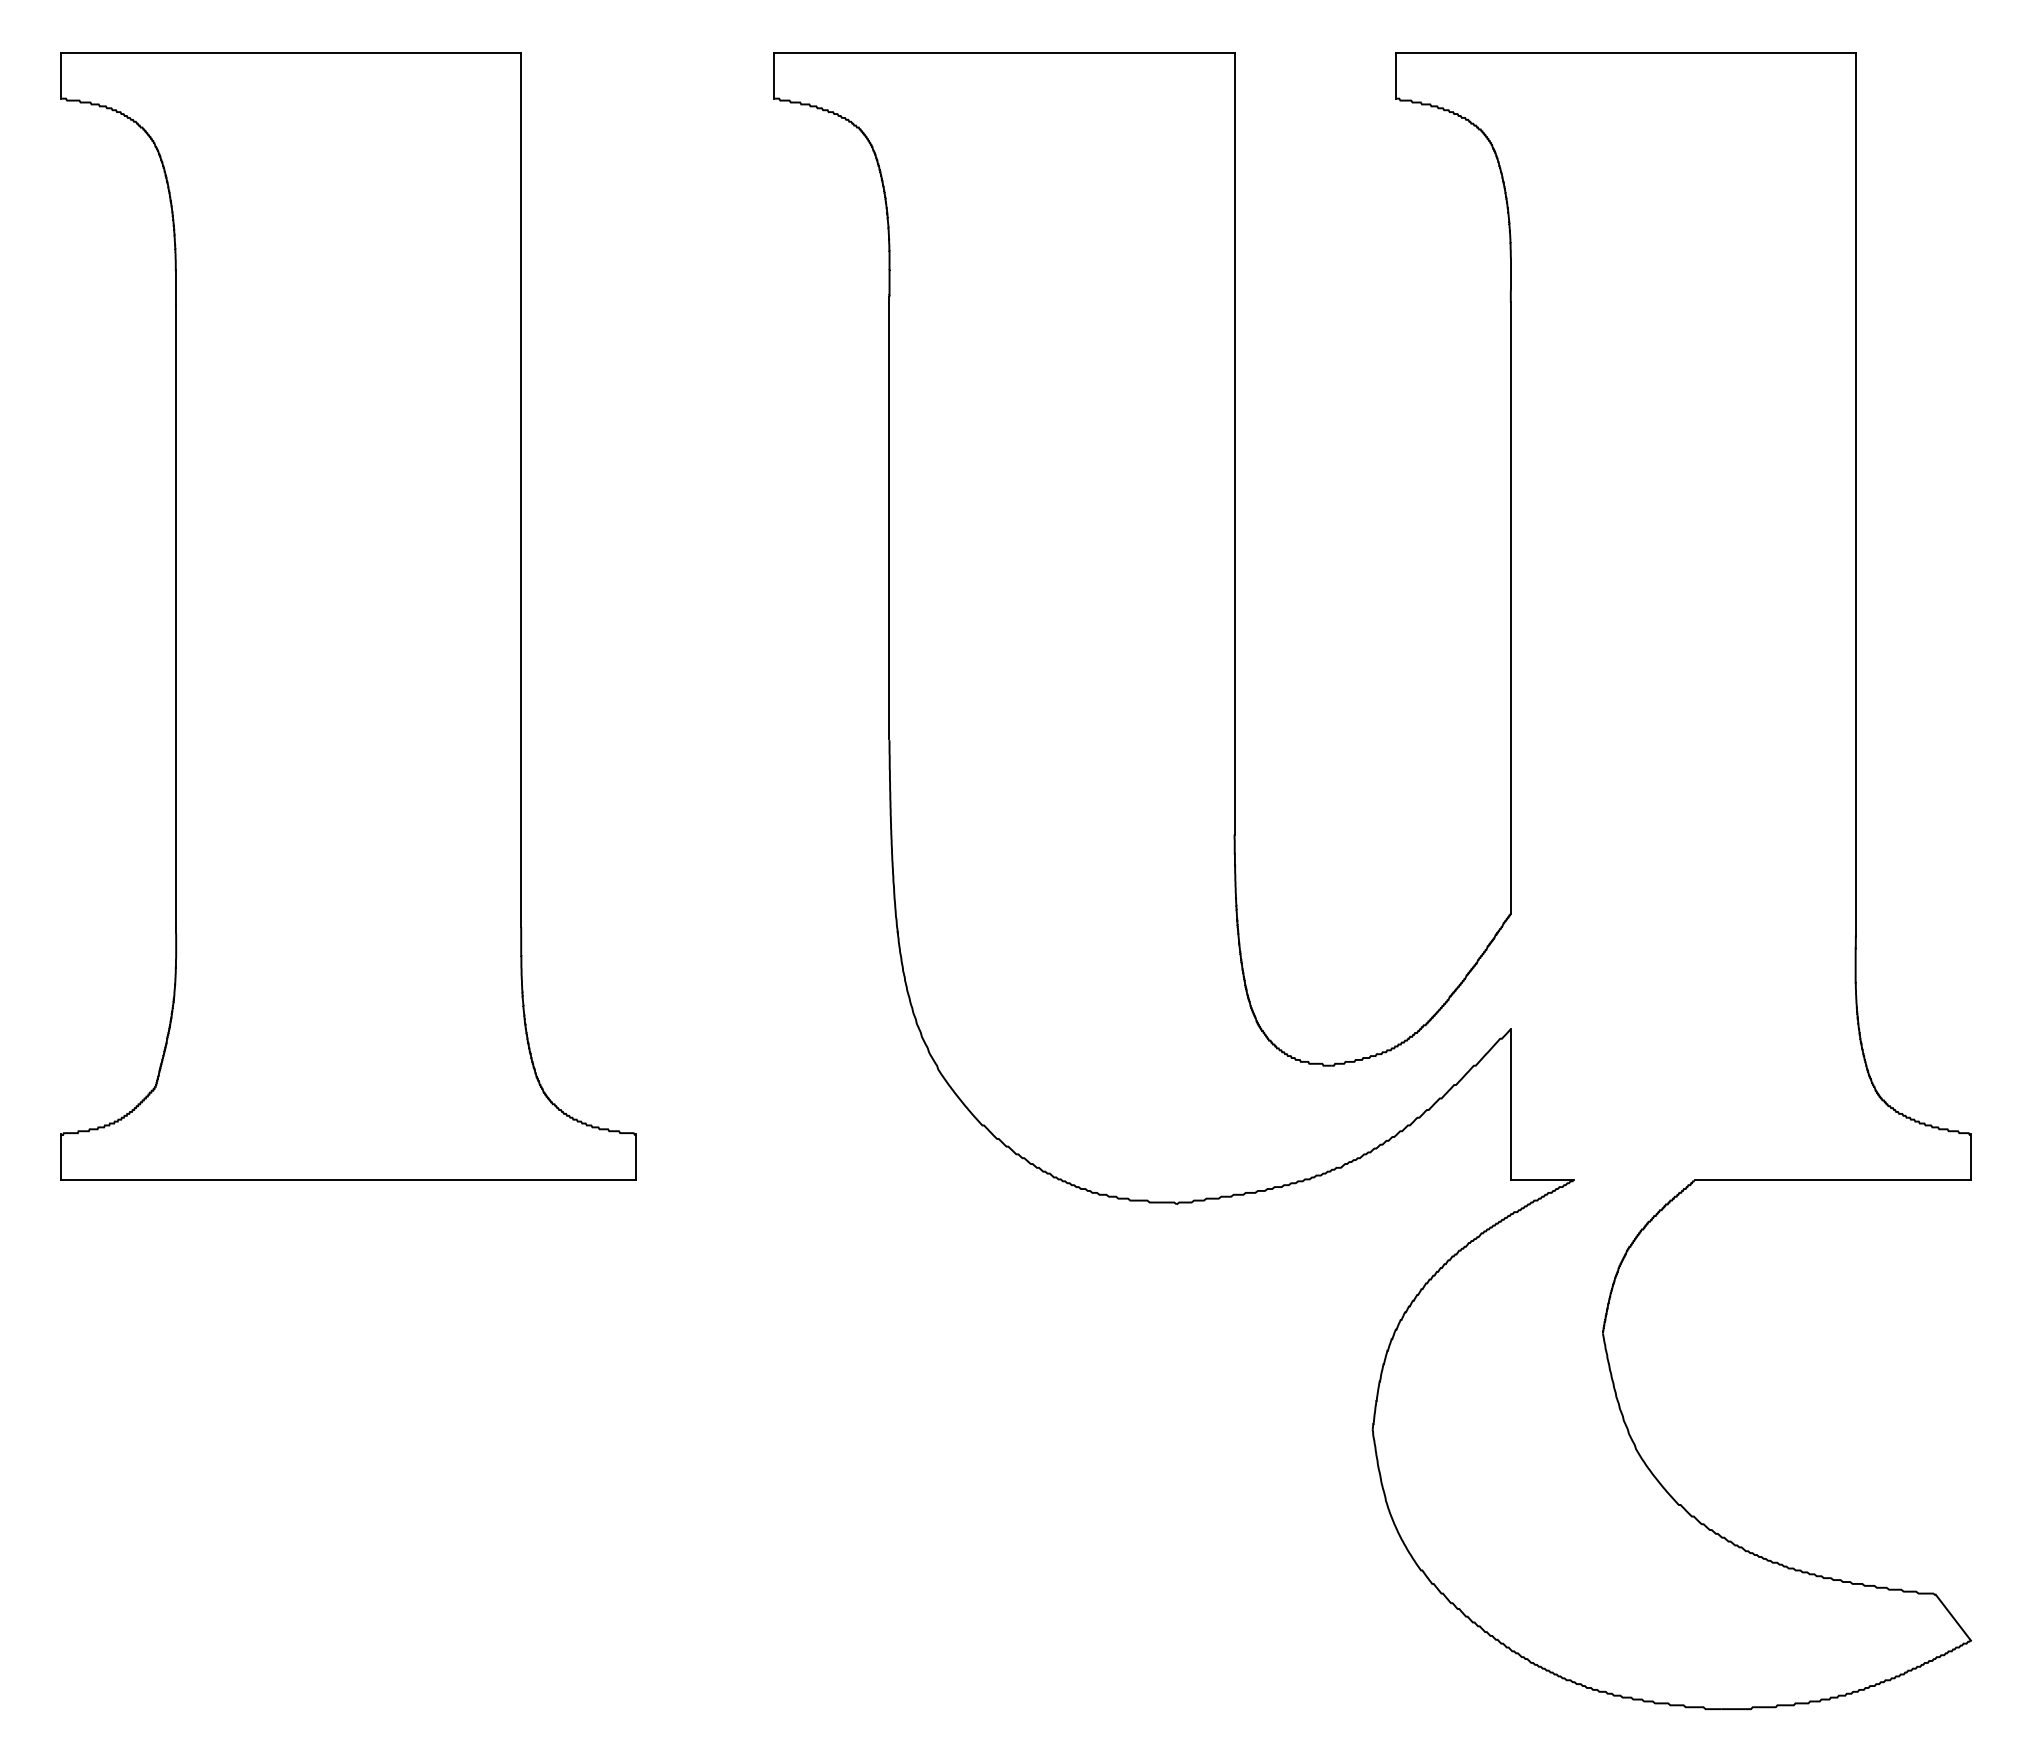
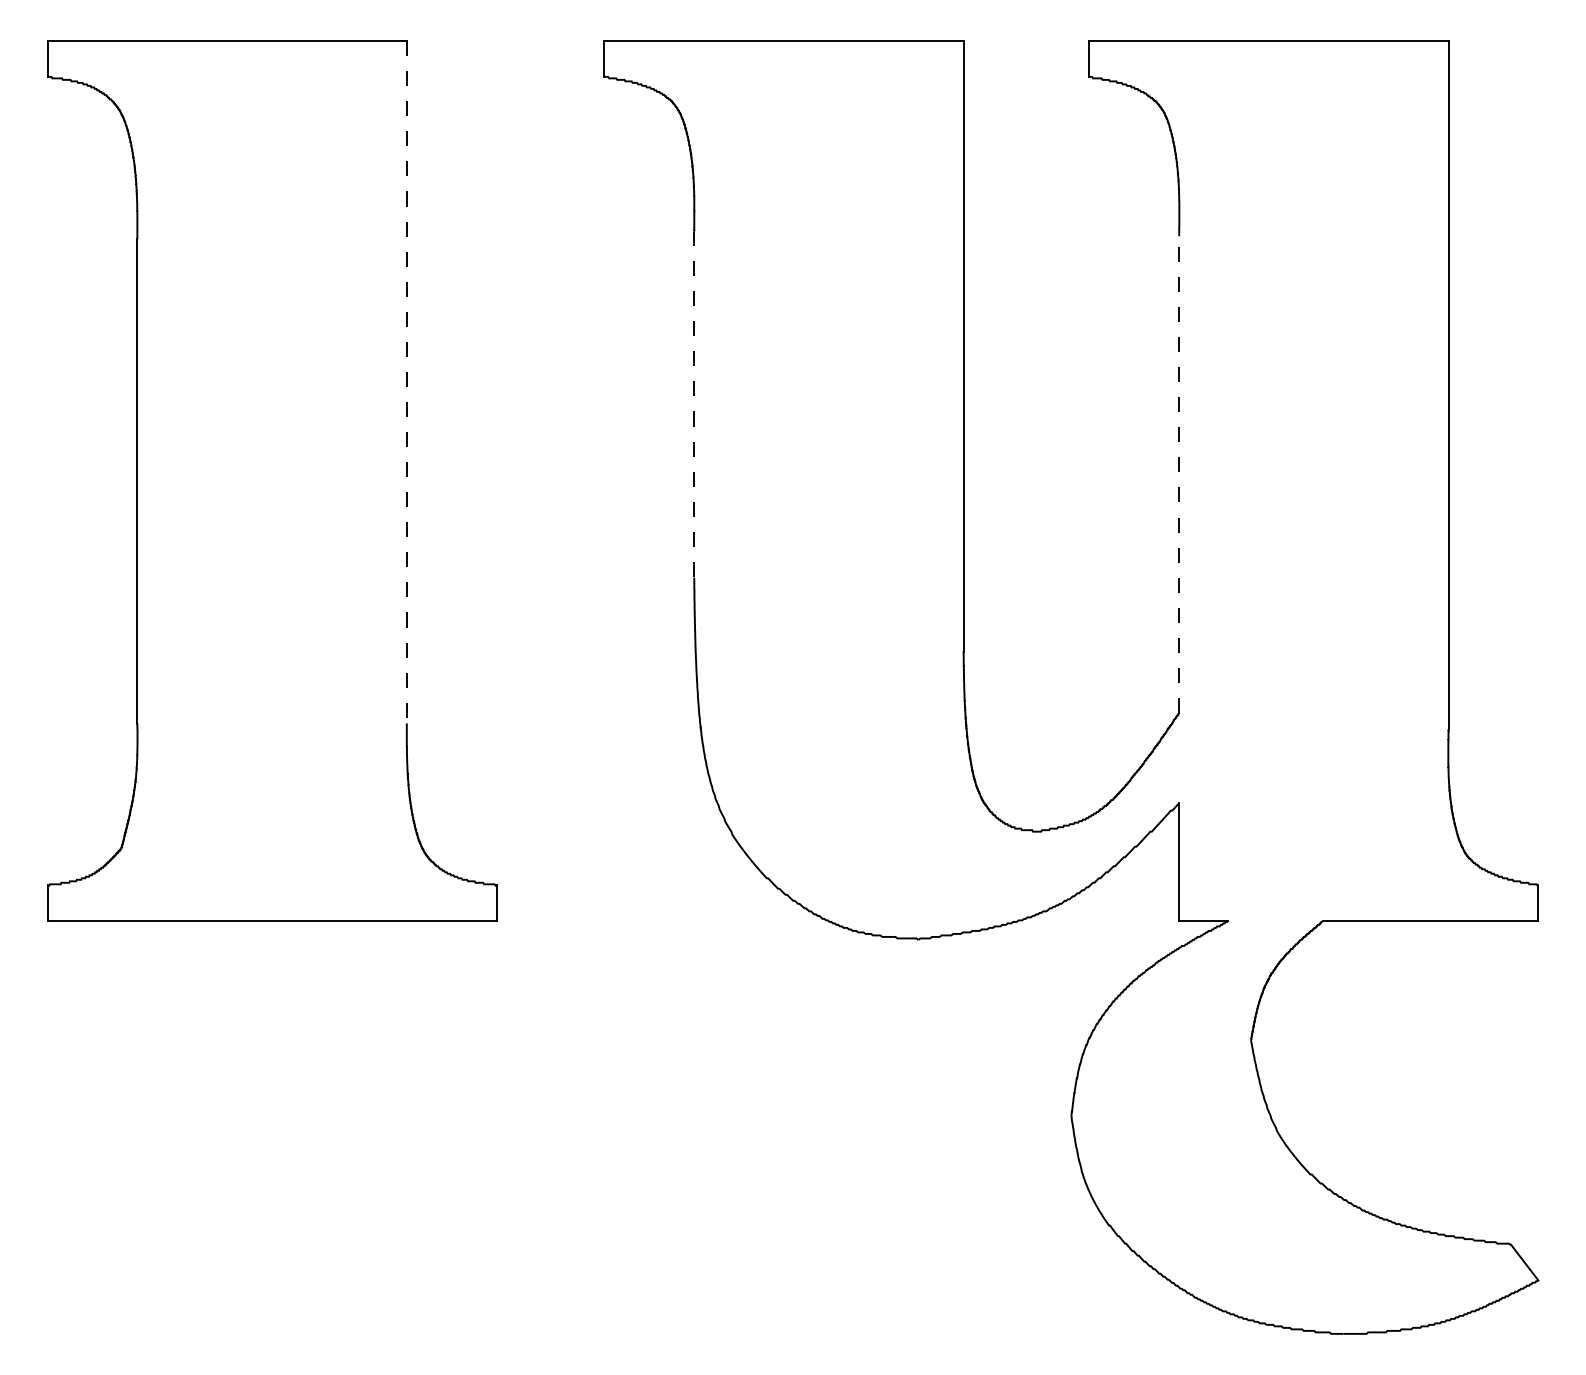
line: (521, 490) -> (407, 382), solid -> dashed
line: (889, 517) -> (694, 403), solid -> dashed
line: (1510, 607) -> (1178, 474), solid -> dashed

